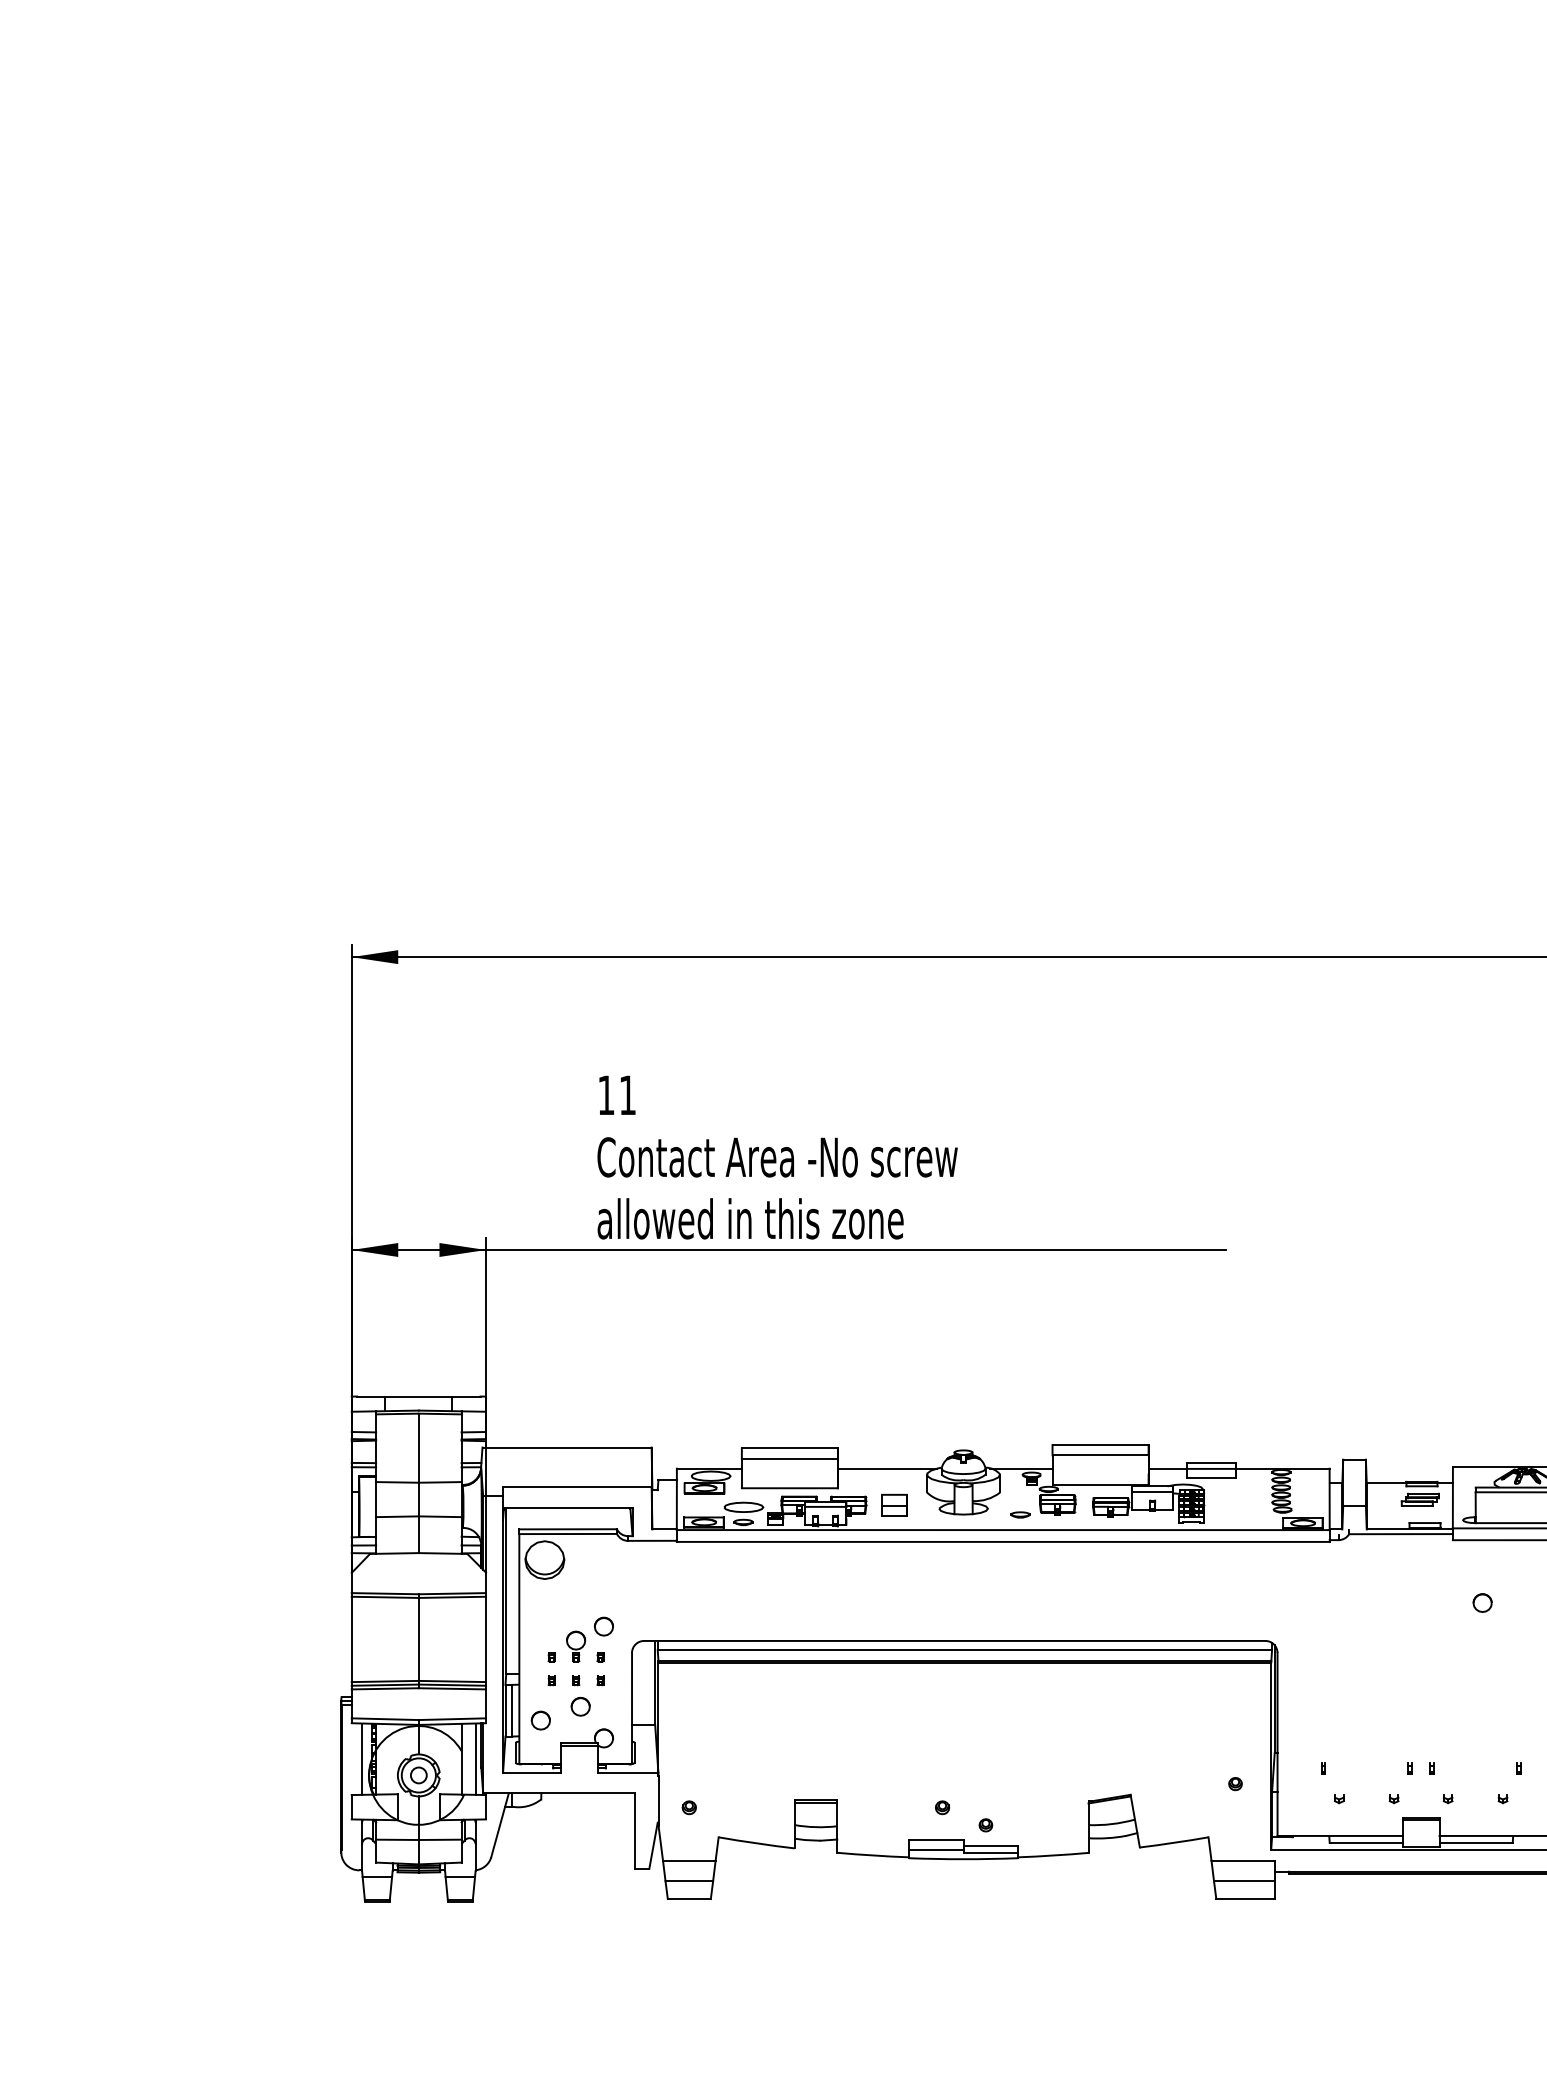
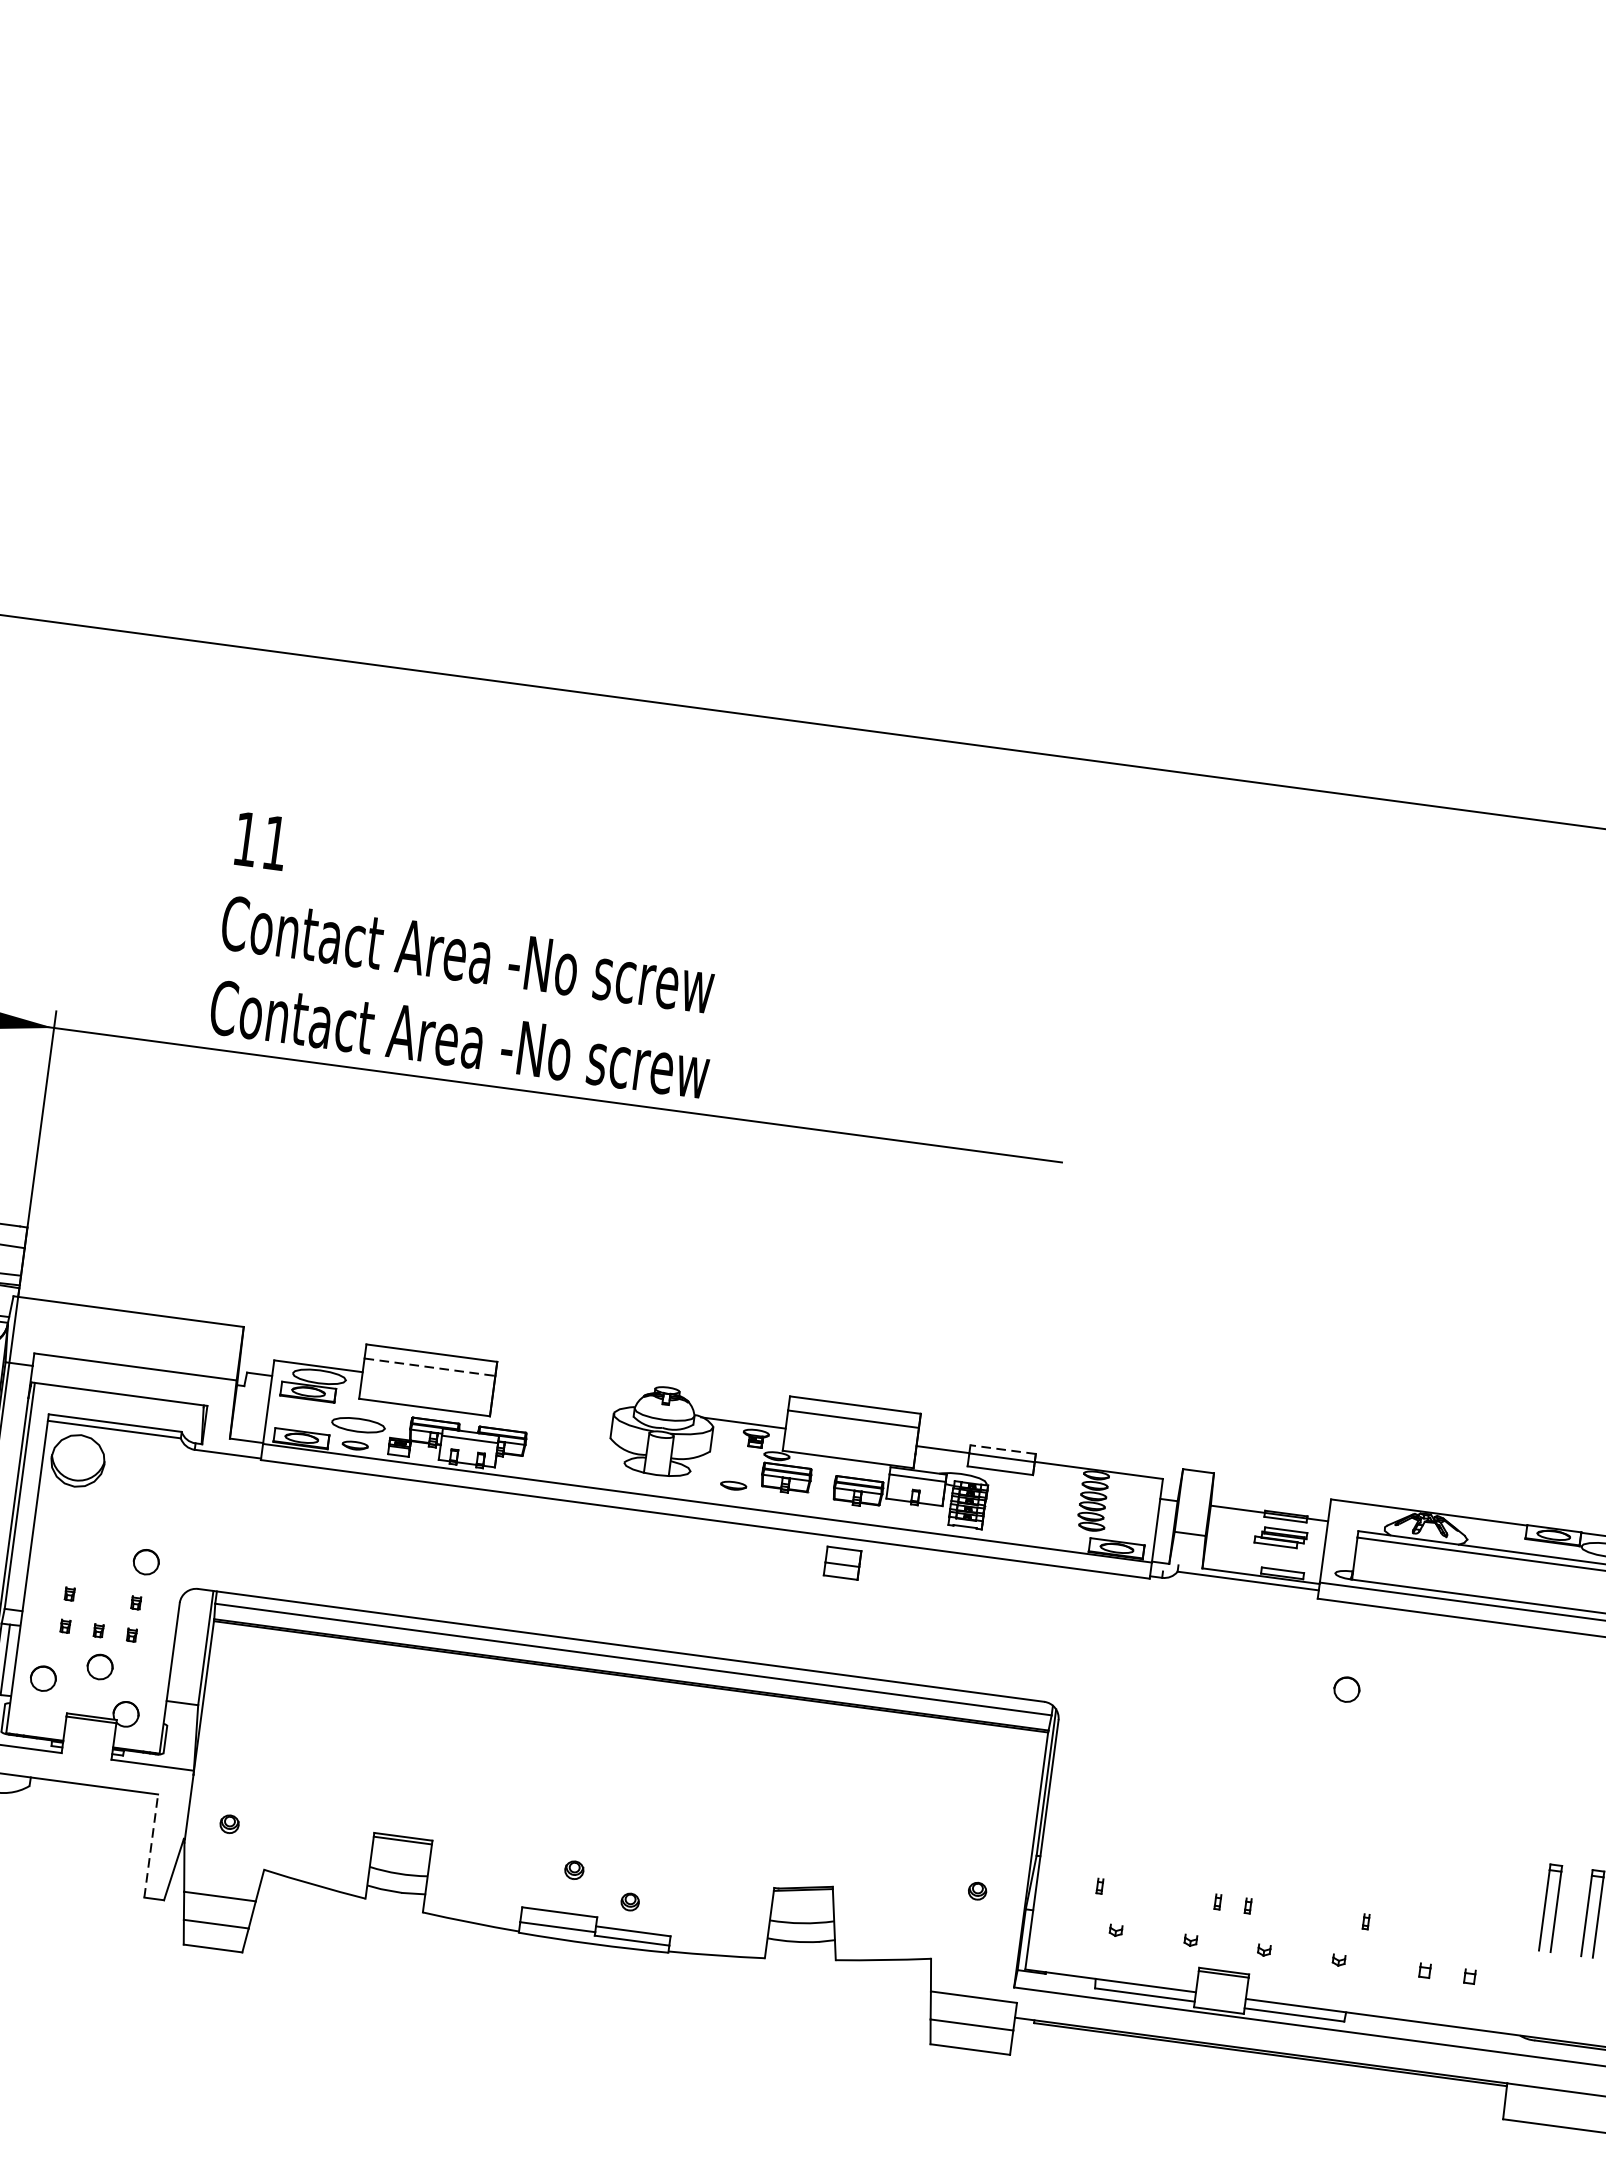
text: (779, 1218) -> (459, 1038), allowed in this zone -> Contact Area -No screw
line: (790, 1458) -> (430, 1367), solid -> dashed
line: (1210, 1462) -> (1001, 1448), solid -> dashed
line: (886, 1468) -> (559, 1398), removed
part: (894, 1504) -> (842, 1562), moved
part: (576, 1646) -> (105, 1584), removed
line: (634, 1831) -> (150, 1846), solid -> dashed

